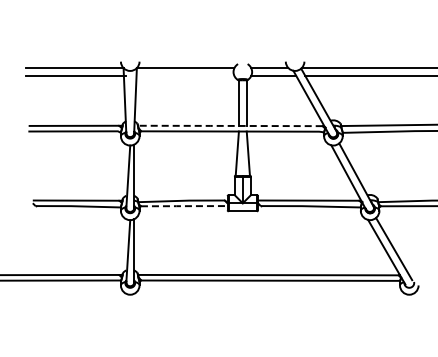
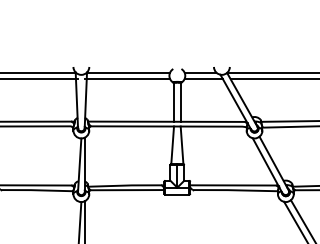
line: (184, 76) -> (127, 79), added
line: (230, 125) -> (166, 121), dashed -> solid
line: (184, 206) -> (127, 190), dashed -> solid

